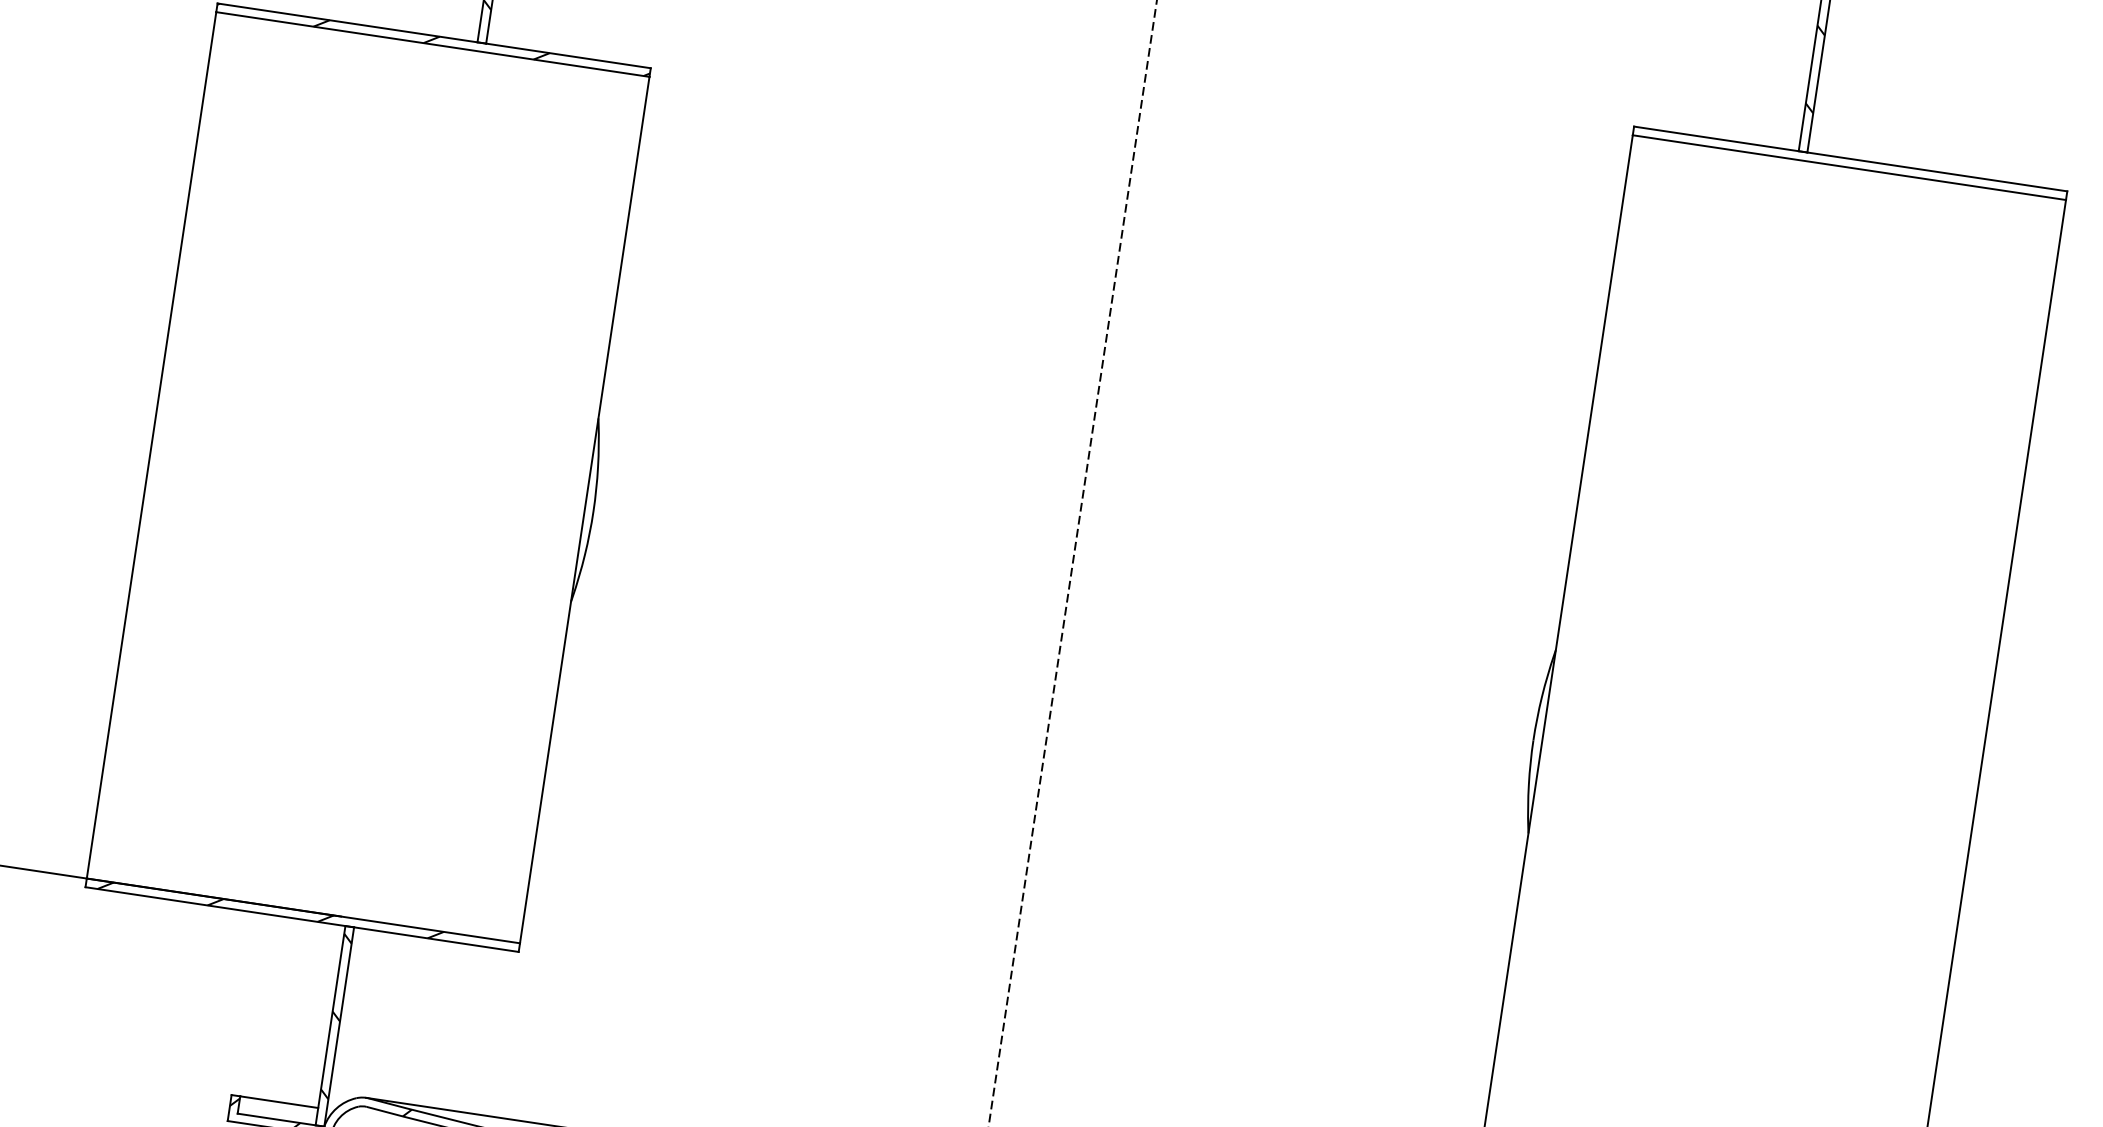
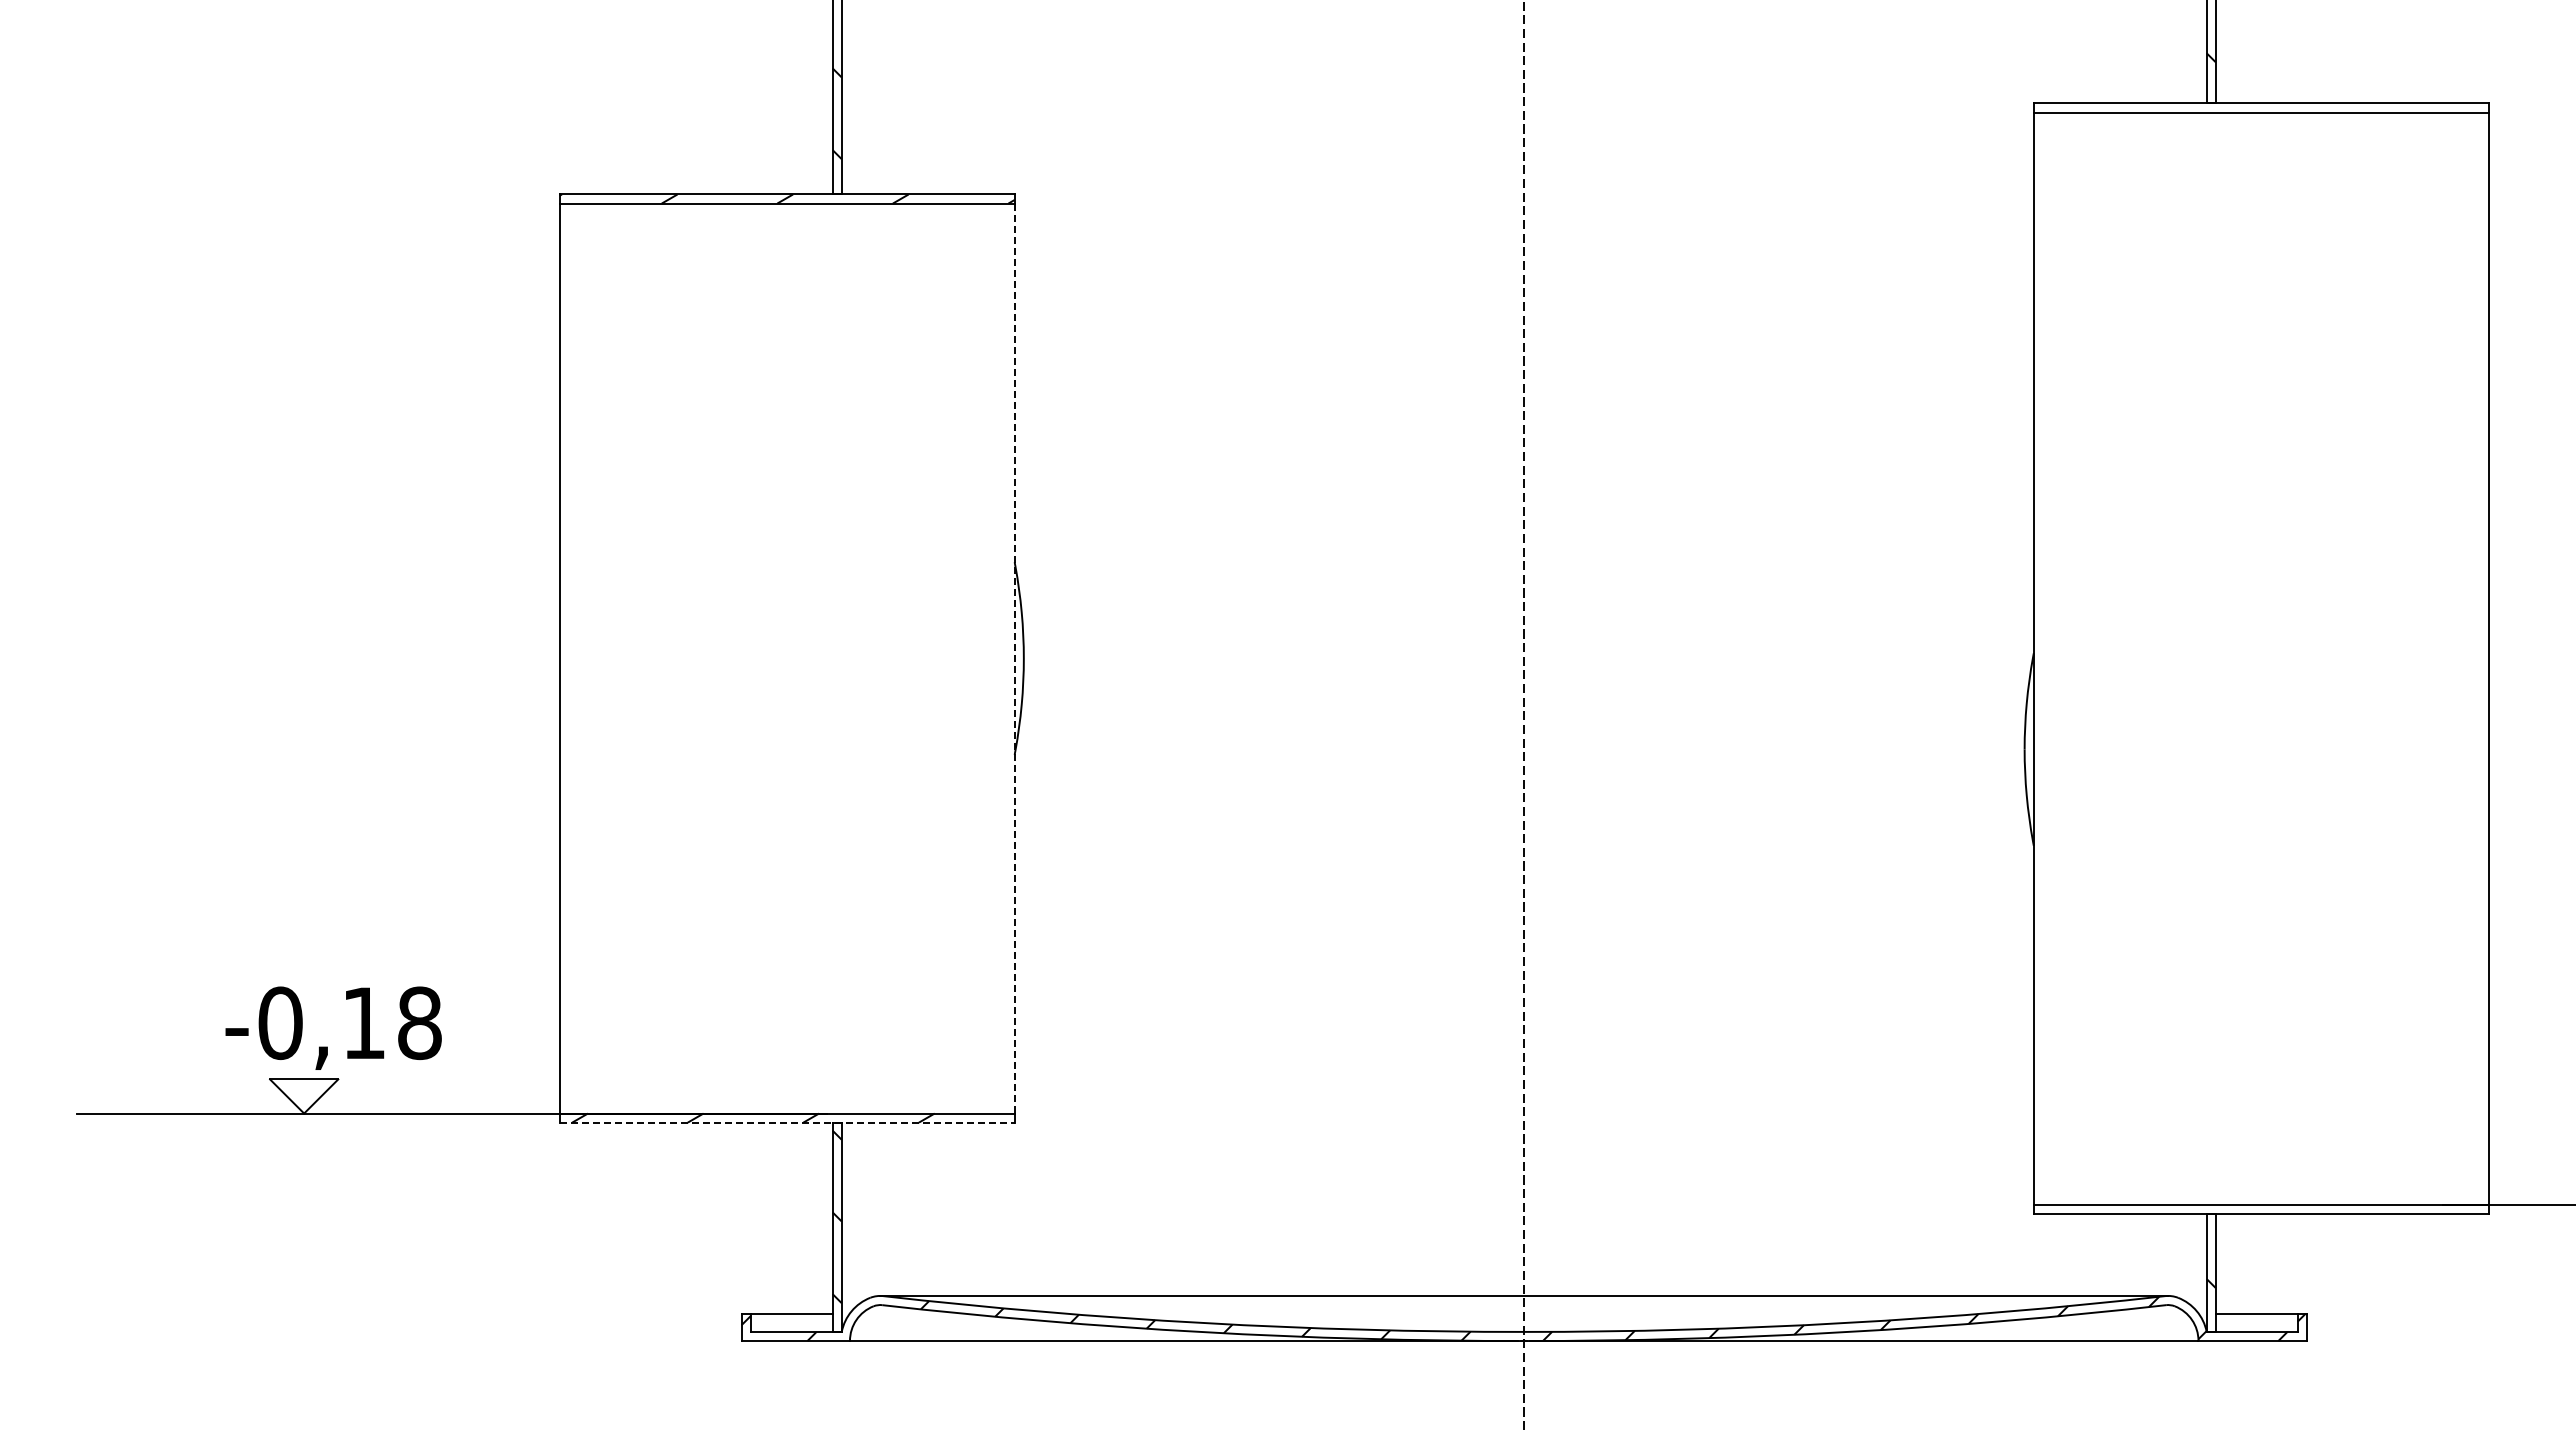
line: (584, 510) -> (1014, 658), solid -> dashed
line: (302, 919) -> (787, 1122), solid -> dashed

